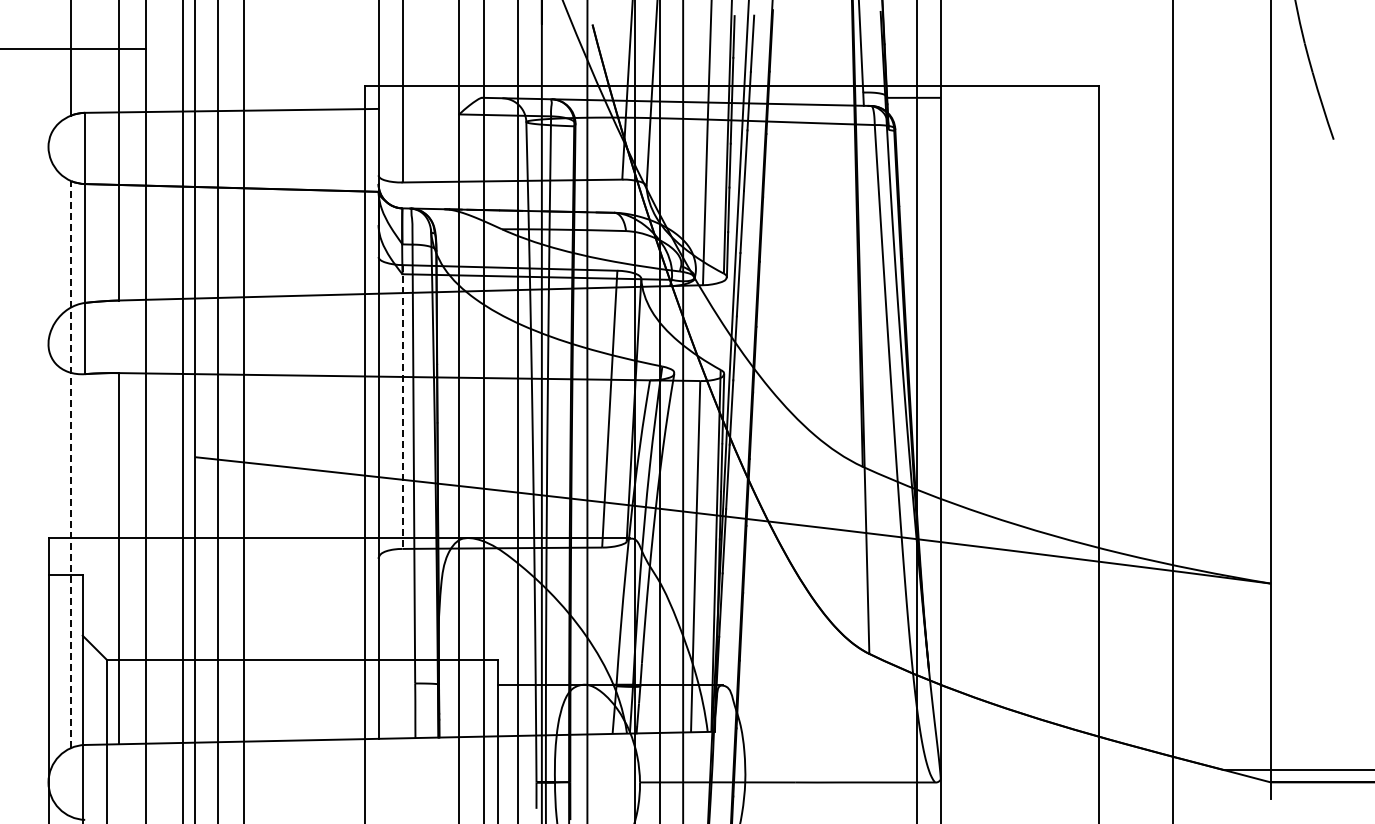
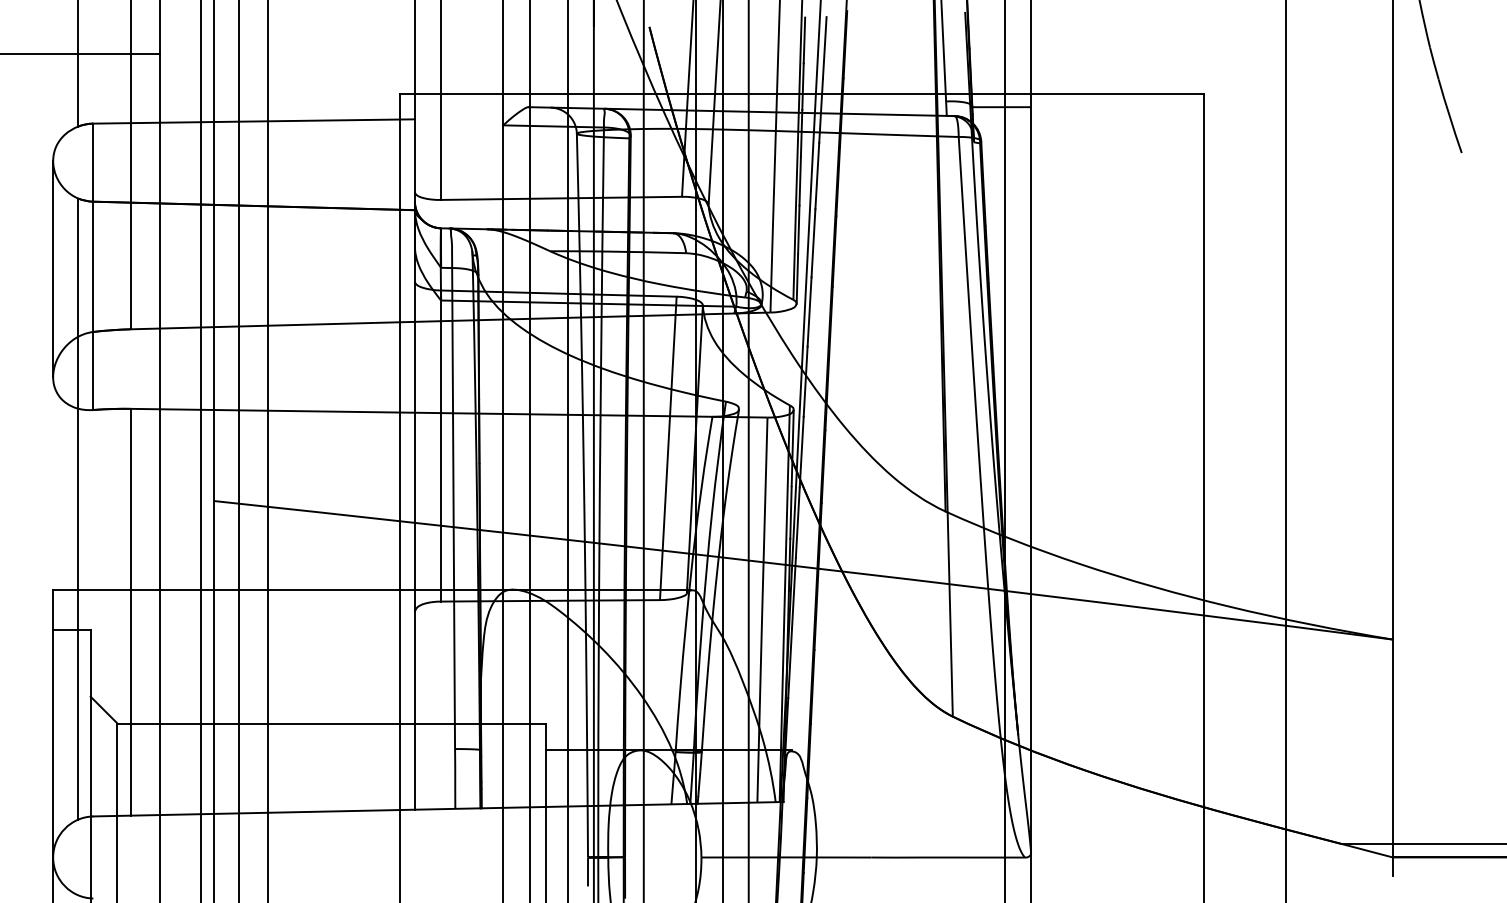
line: (48, 245) -> (53, 269), added
line: (402, 407) -> (441, 446), dashed -> solid
line: (71, 464) -> (78, 509), dashed -> solid

